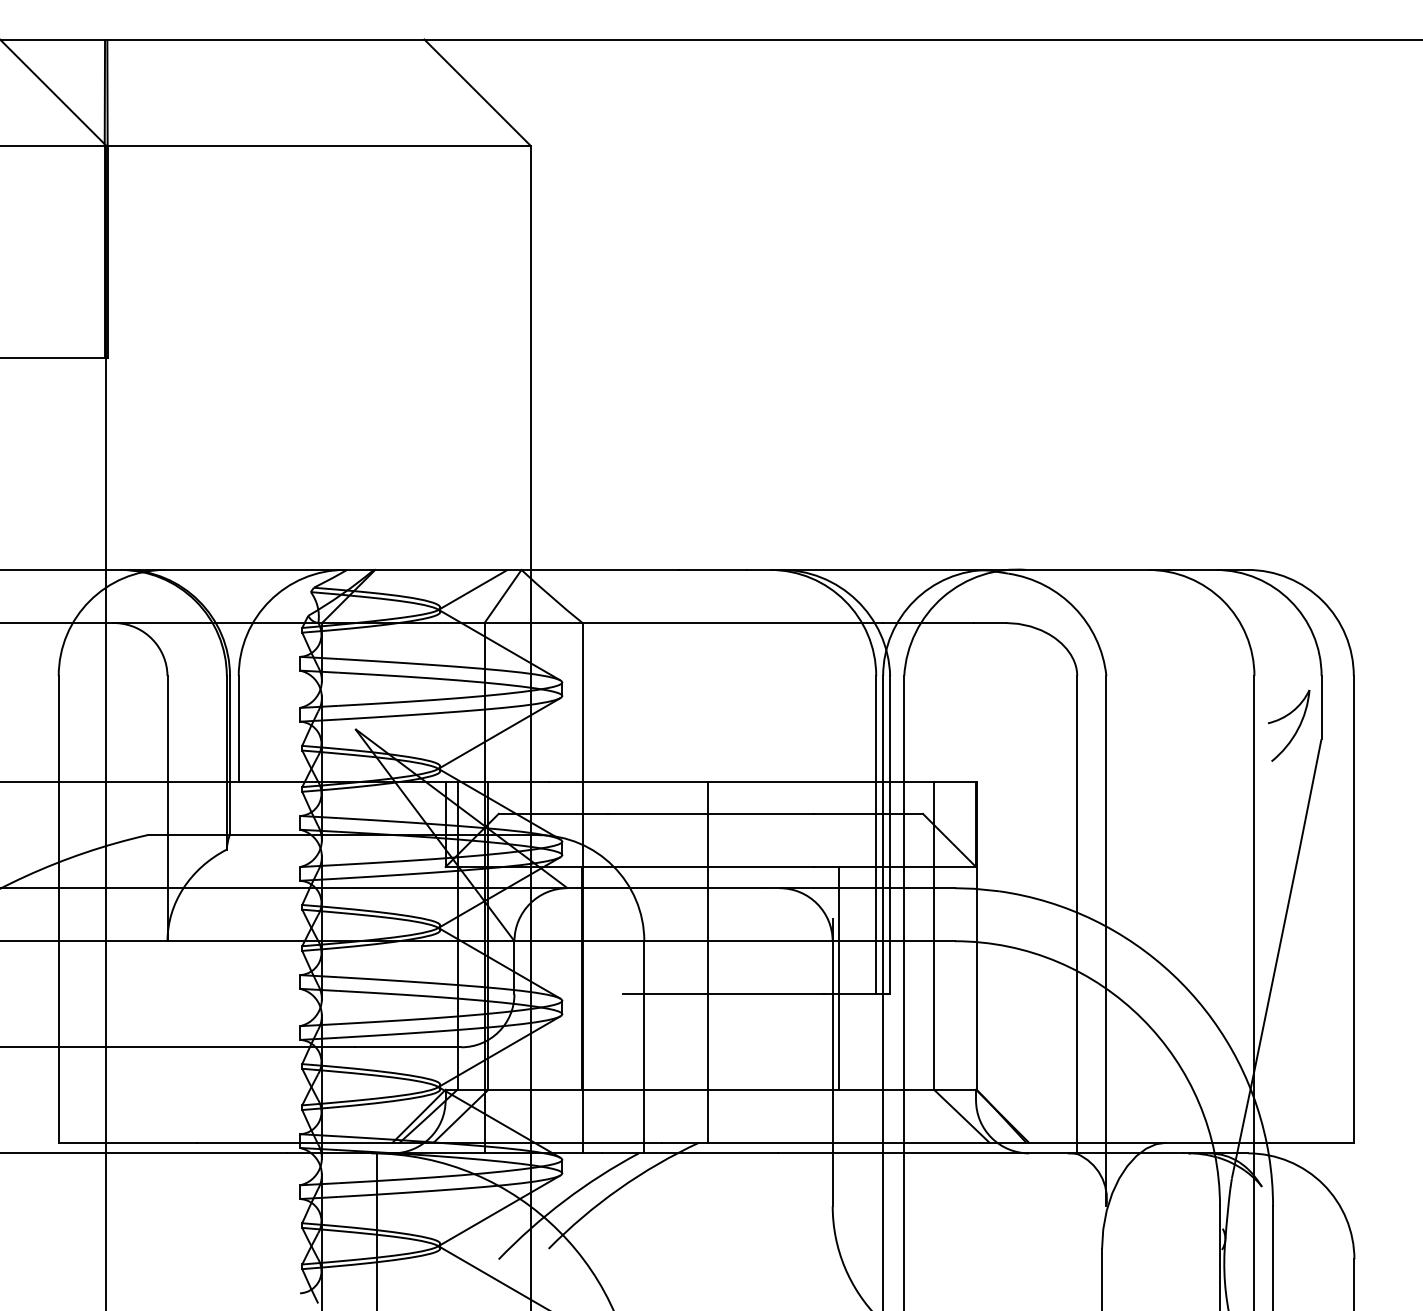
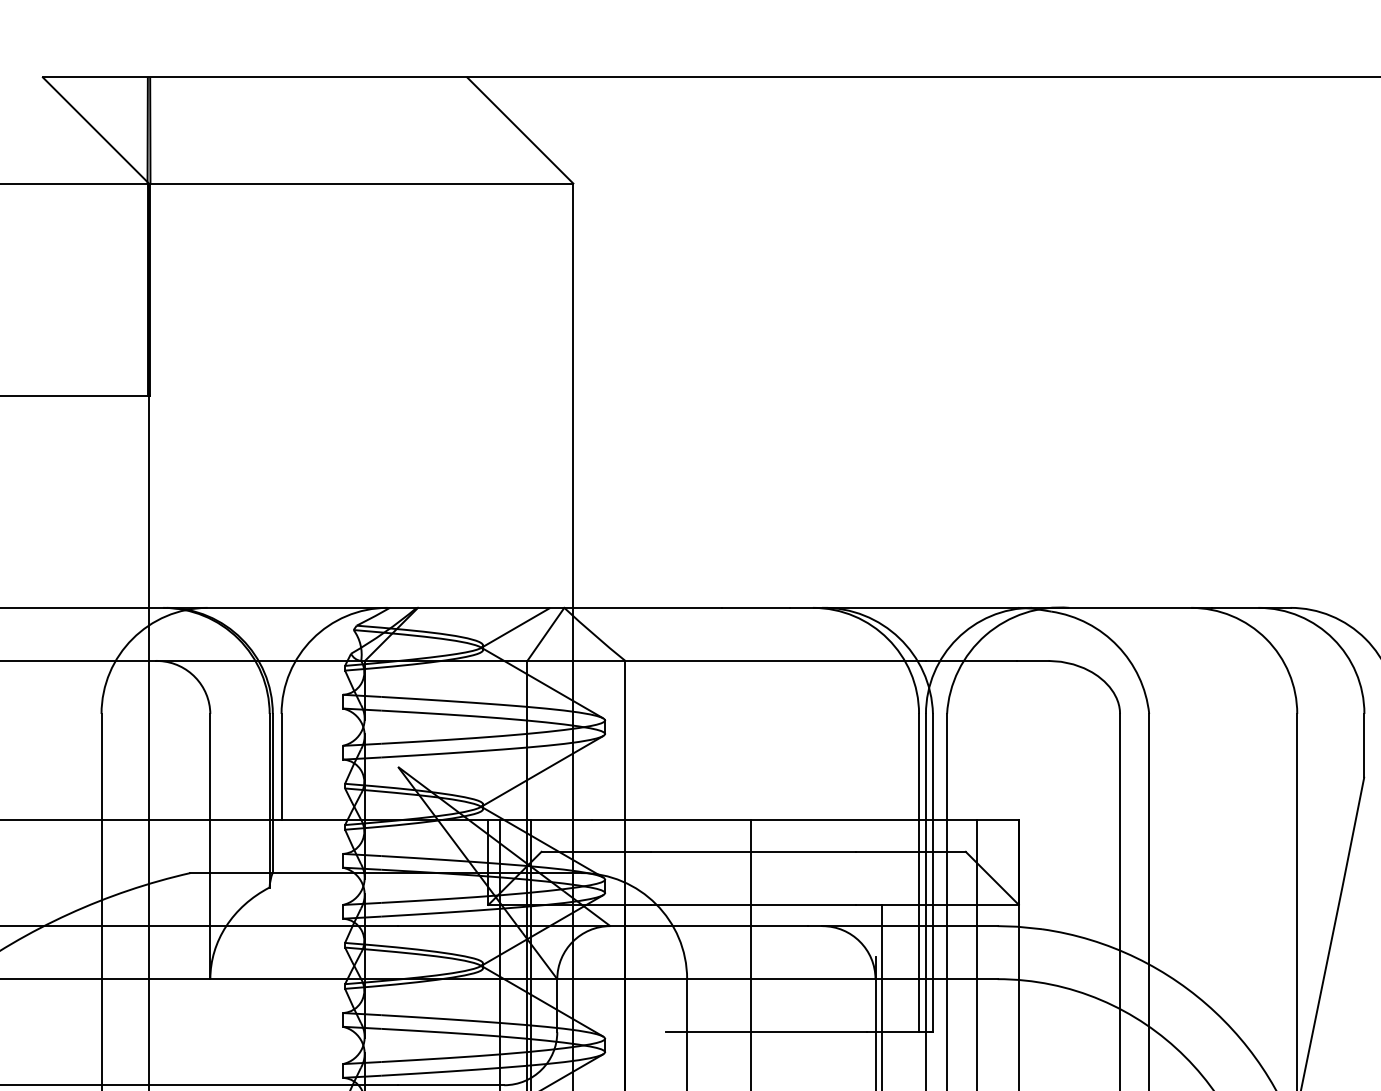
part: (1296, 729) -> (1339, 767), removed

